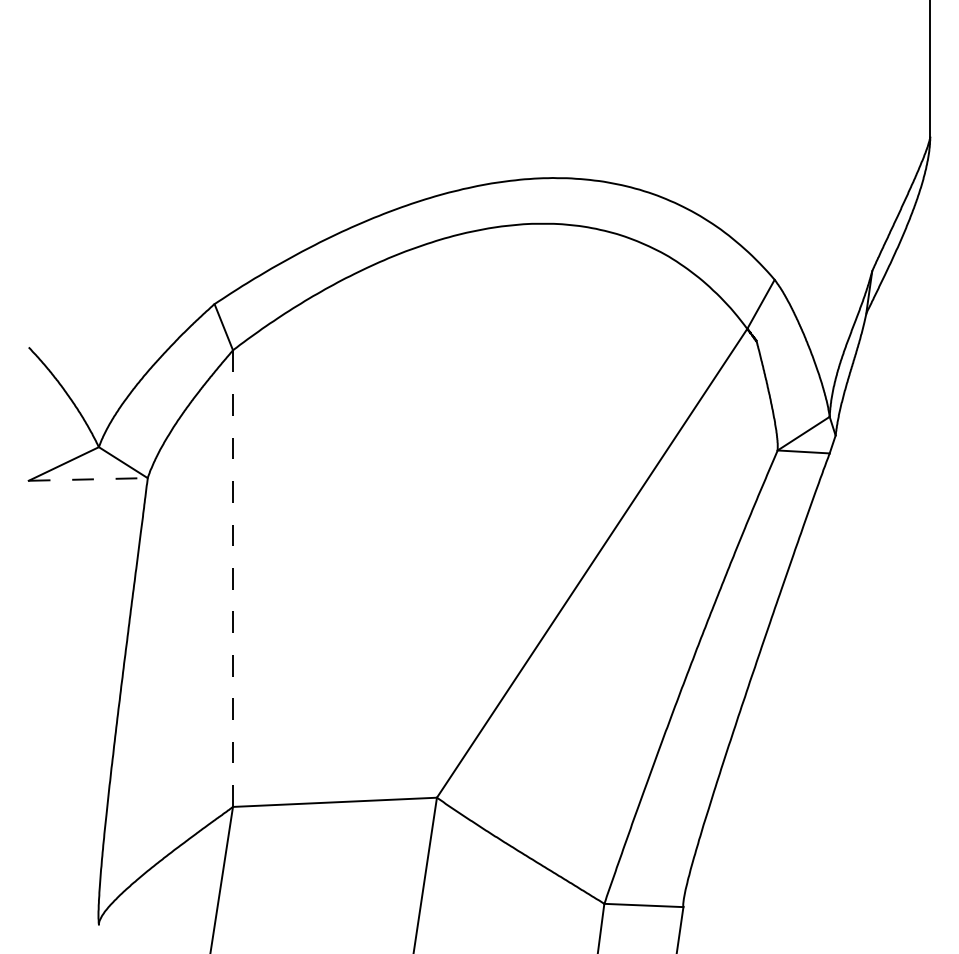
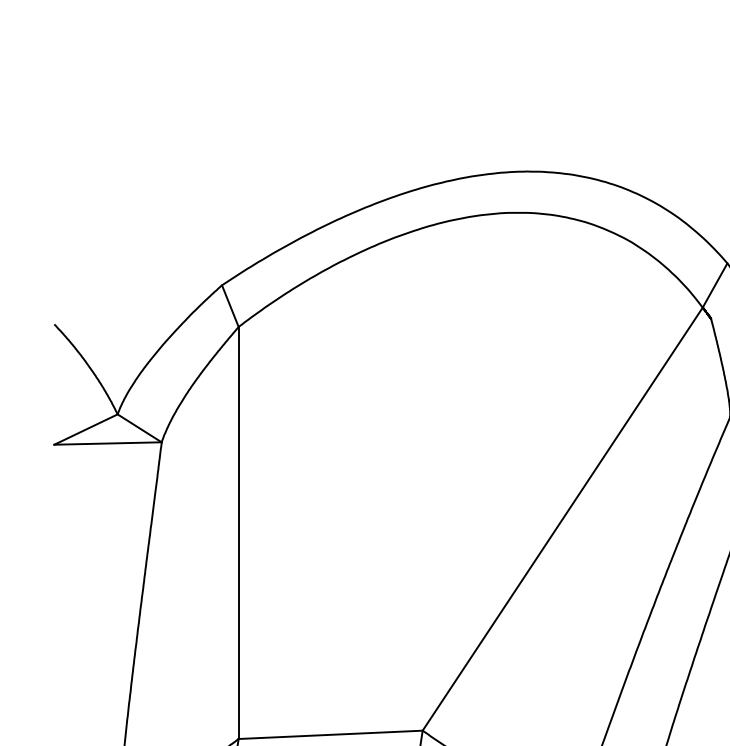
line: (88, 479) -> (108, 443), dashed -> solid
line: (233, 578) -> (239, 532), dashed -> solid

